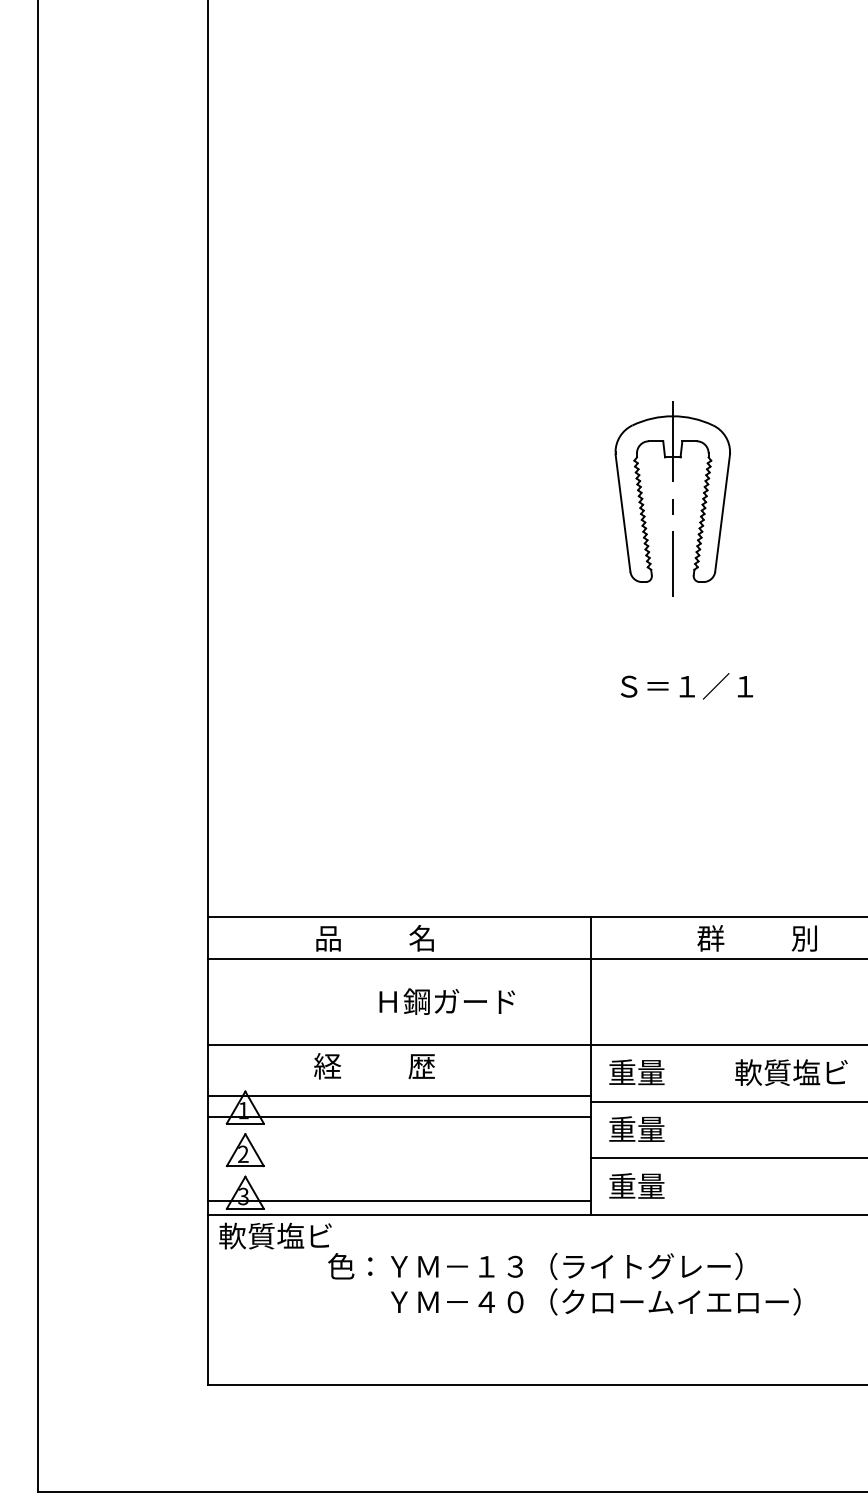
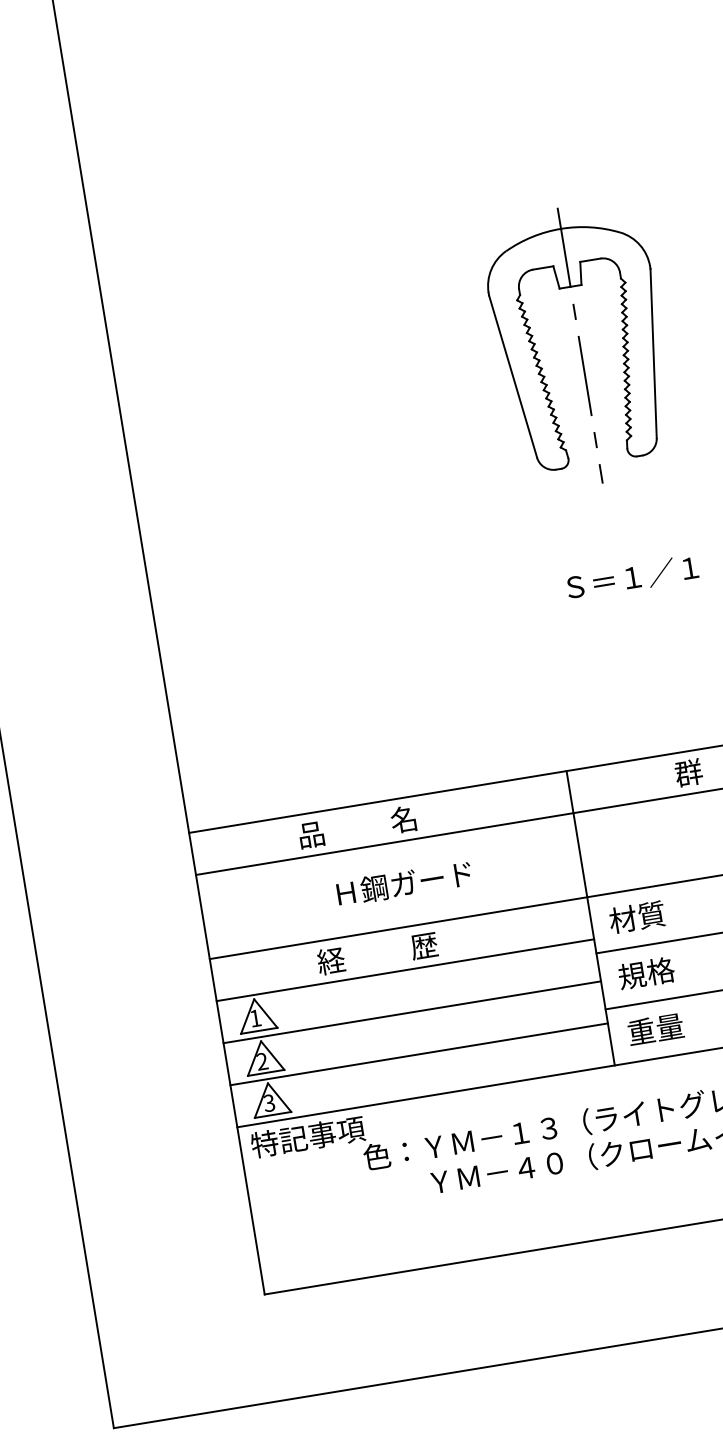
part: (672, 498) -> (579, 345), size x1.43
text: (686, 686) -> (632, 577), moved
text: (446, 1001) -> (403, 883), moved
text: (636, 1072) -> (637, 917), 重量 -> 材質
line: (399, 1095) -> (412, 1011), moved
line: (399, 1117) -> (405, 970), moved
text: (636, 1129) -> (646, 973), 重量 -> 規格
line: (399, 1200) -> (419, 1054), moved
text: (276, 1235) -> (308, 1136), 軟質塩ビ -> 特記事項

